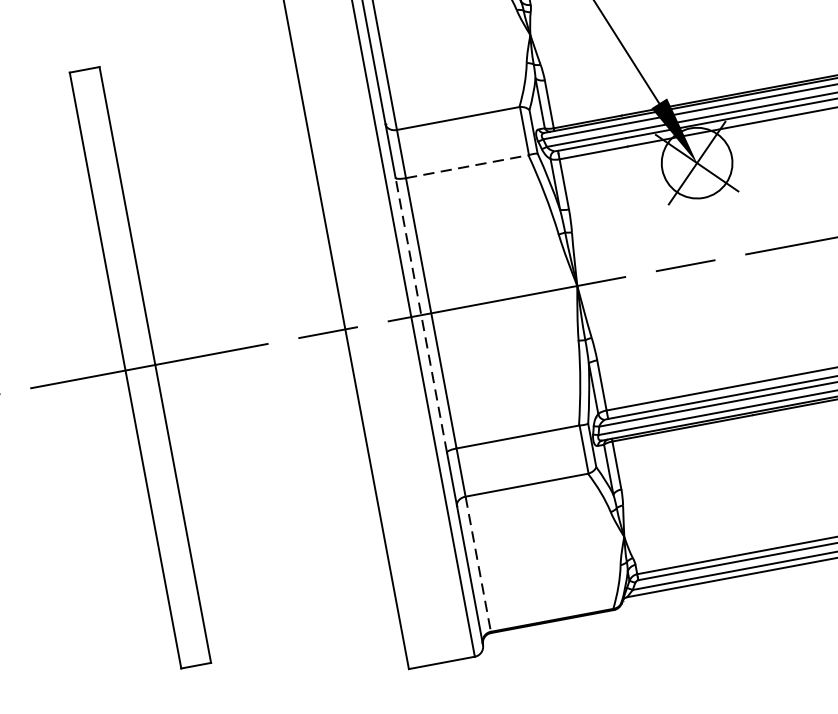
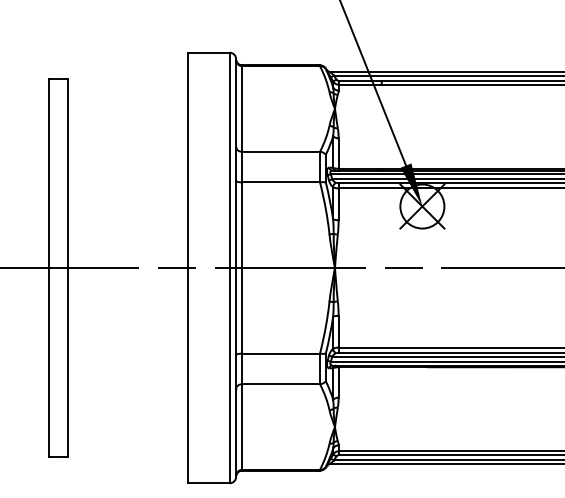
line: (467, 166) -> (281, 182), dashed -> solid
line: (421, 314) -> (236, 267), dashed -> solid
line: (478, 564) -> (242, 427), dashed -> solid

